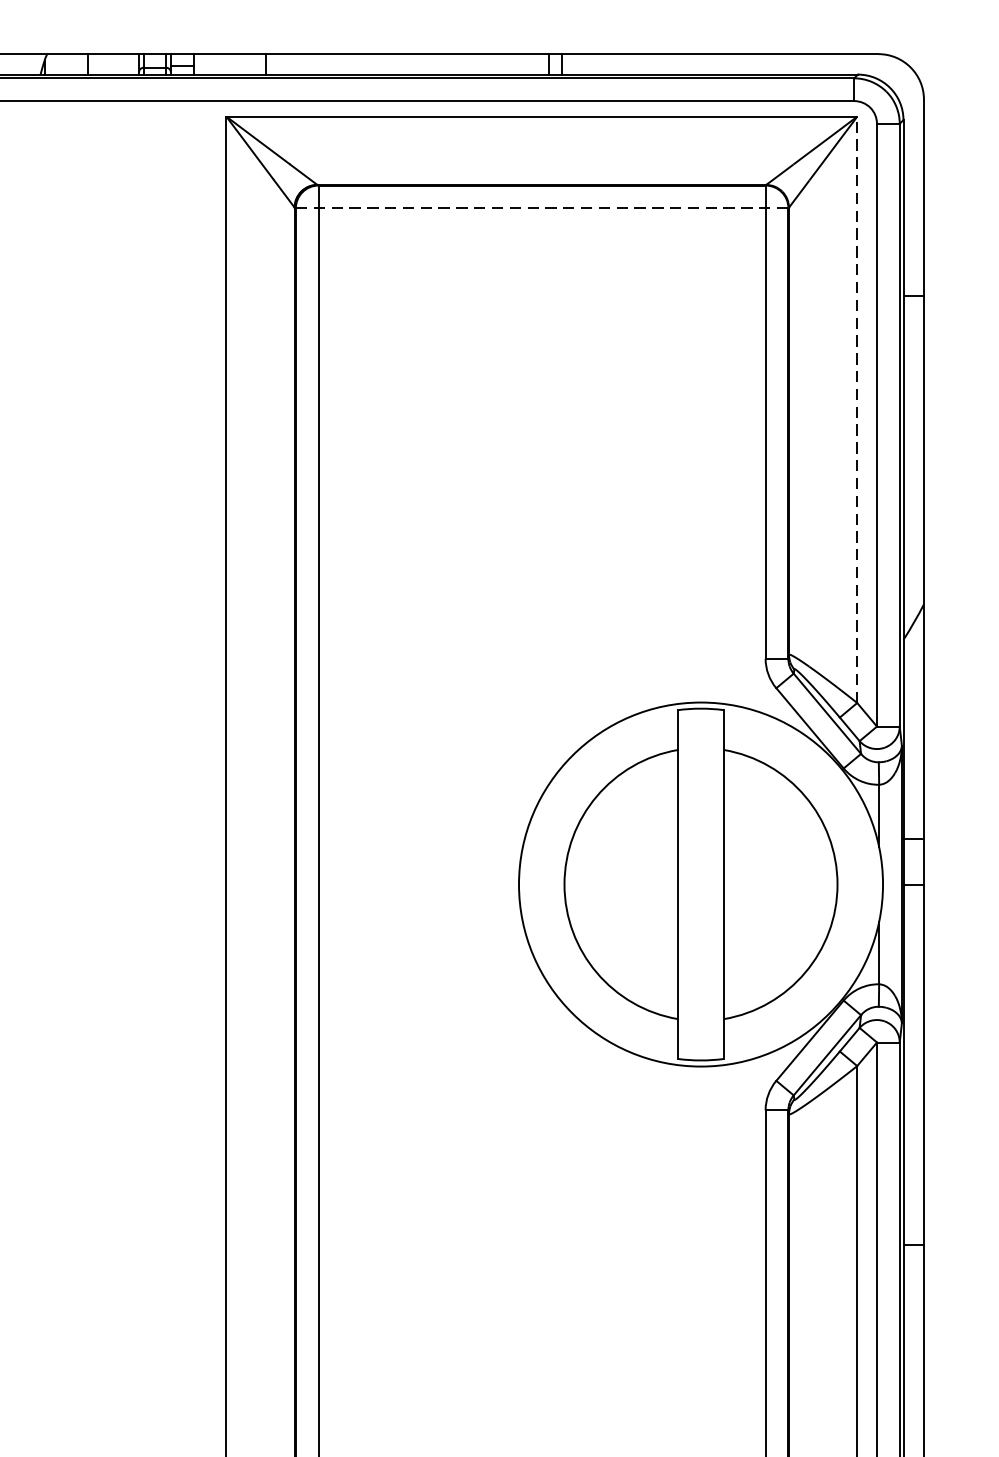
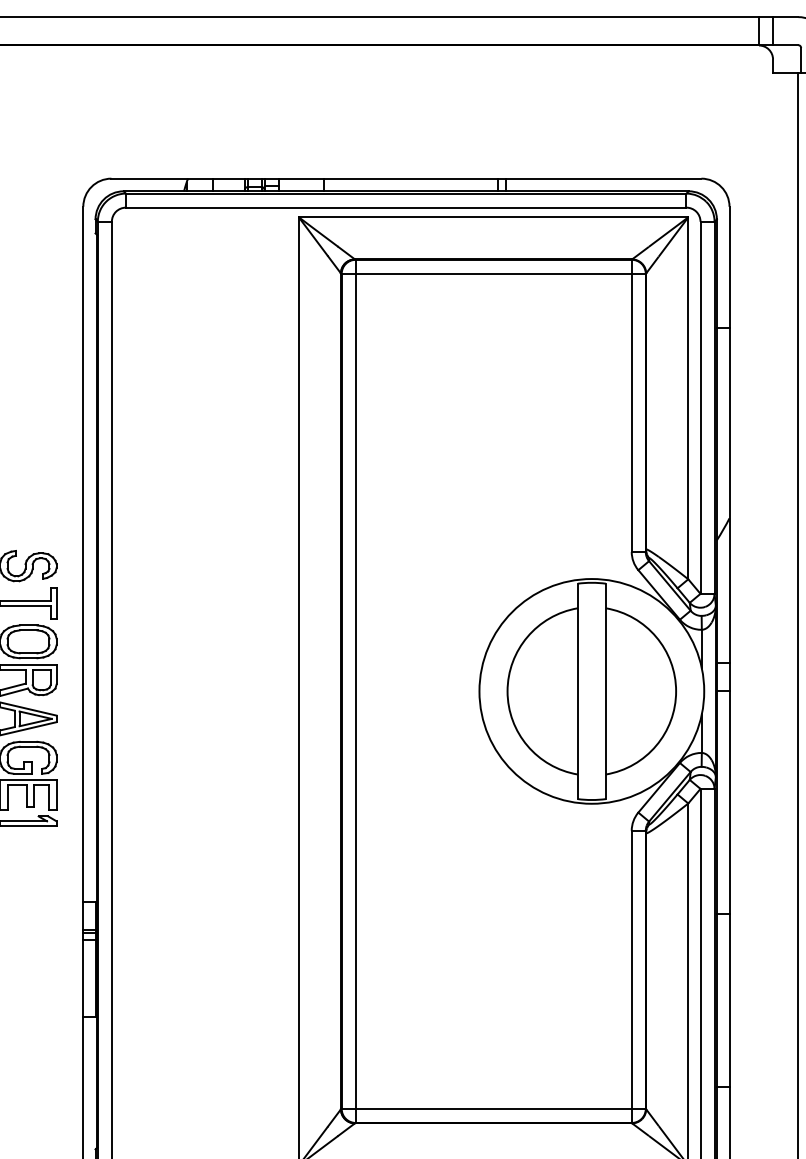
line: (543, 207) -> (494, 273), dashed -> solid
line: (857, 408) -> (688, 397), dashed -> solid

